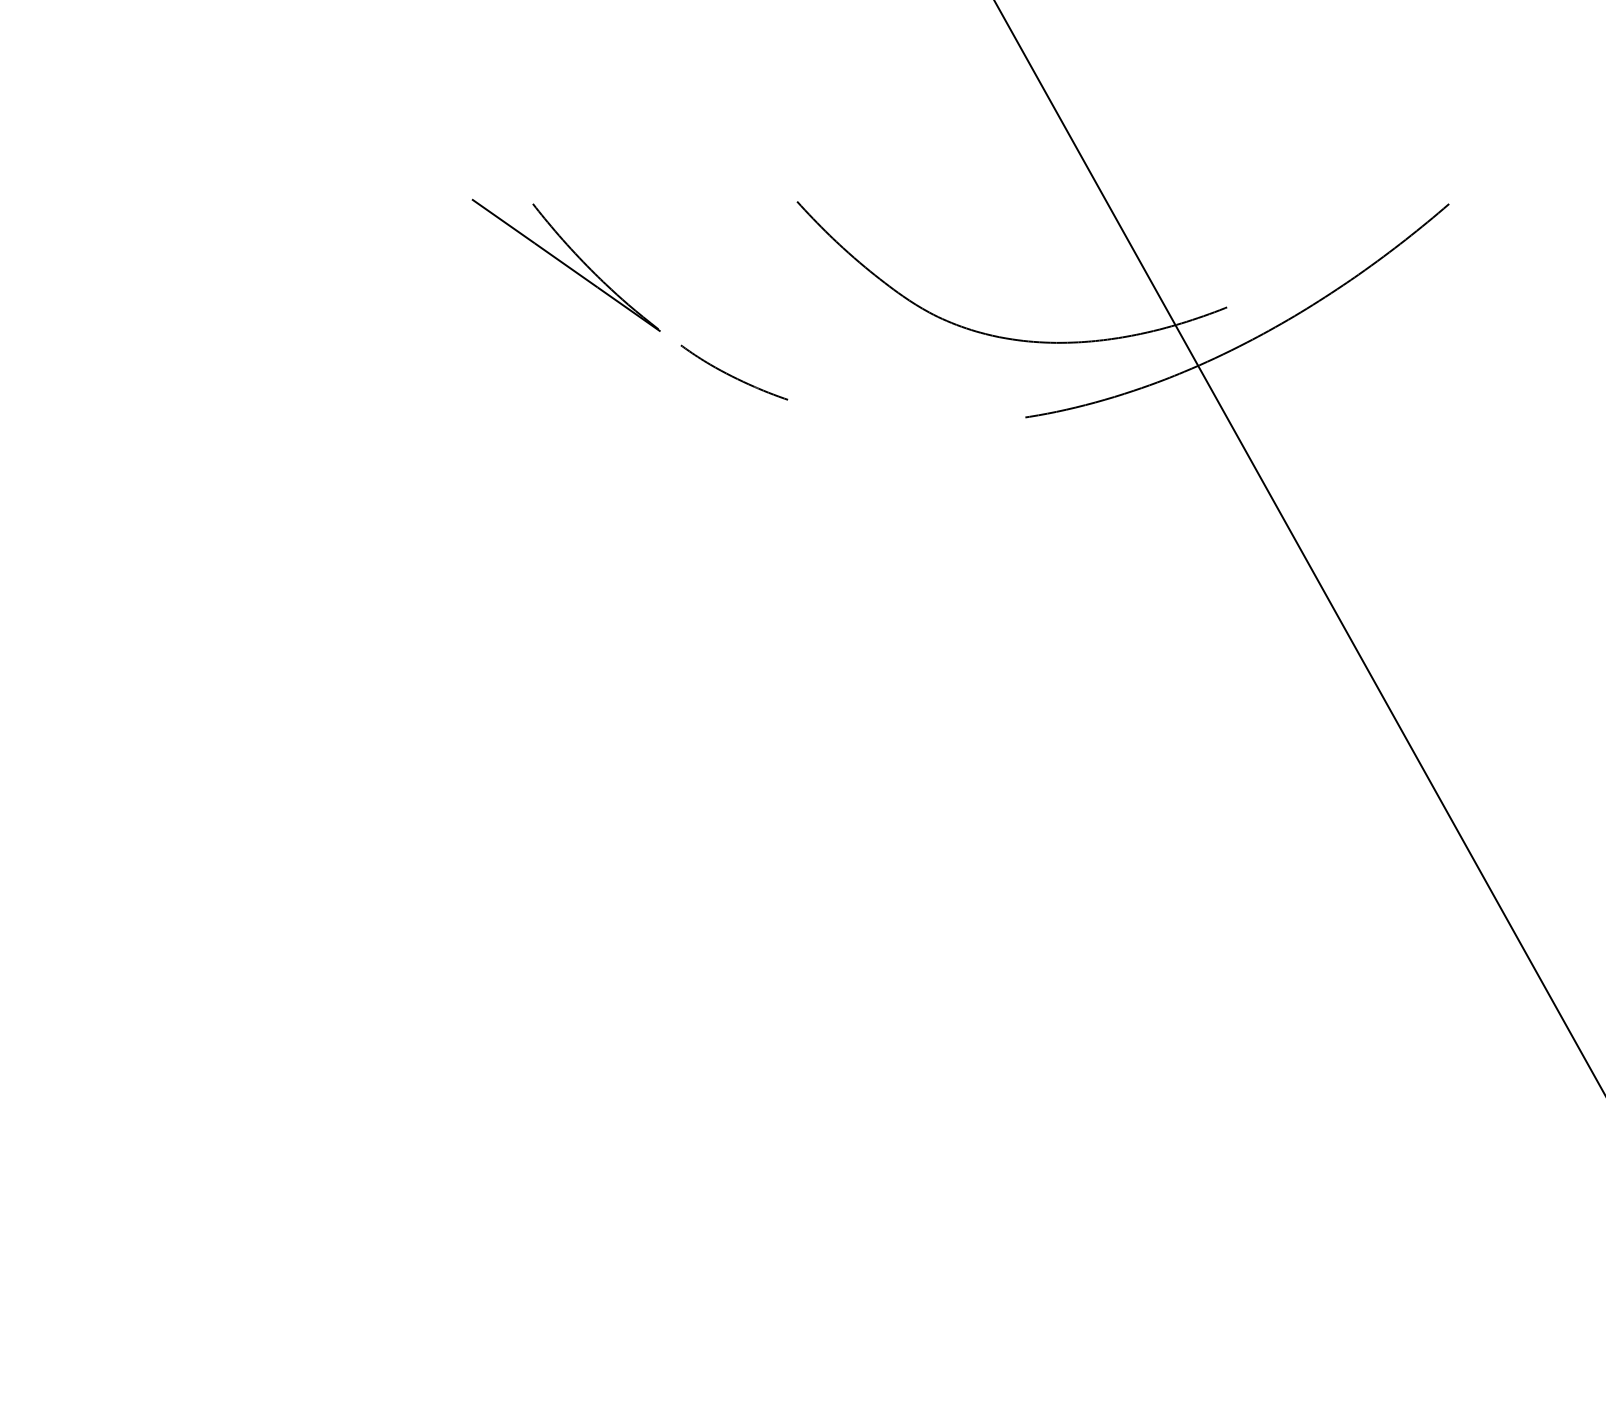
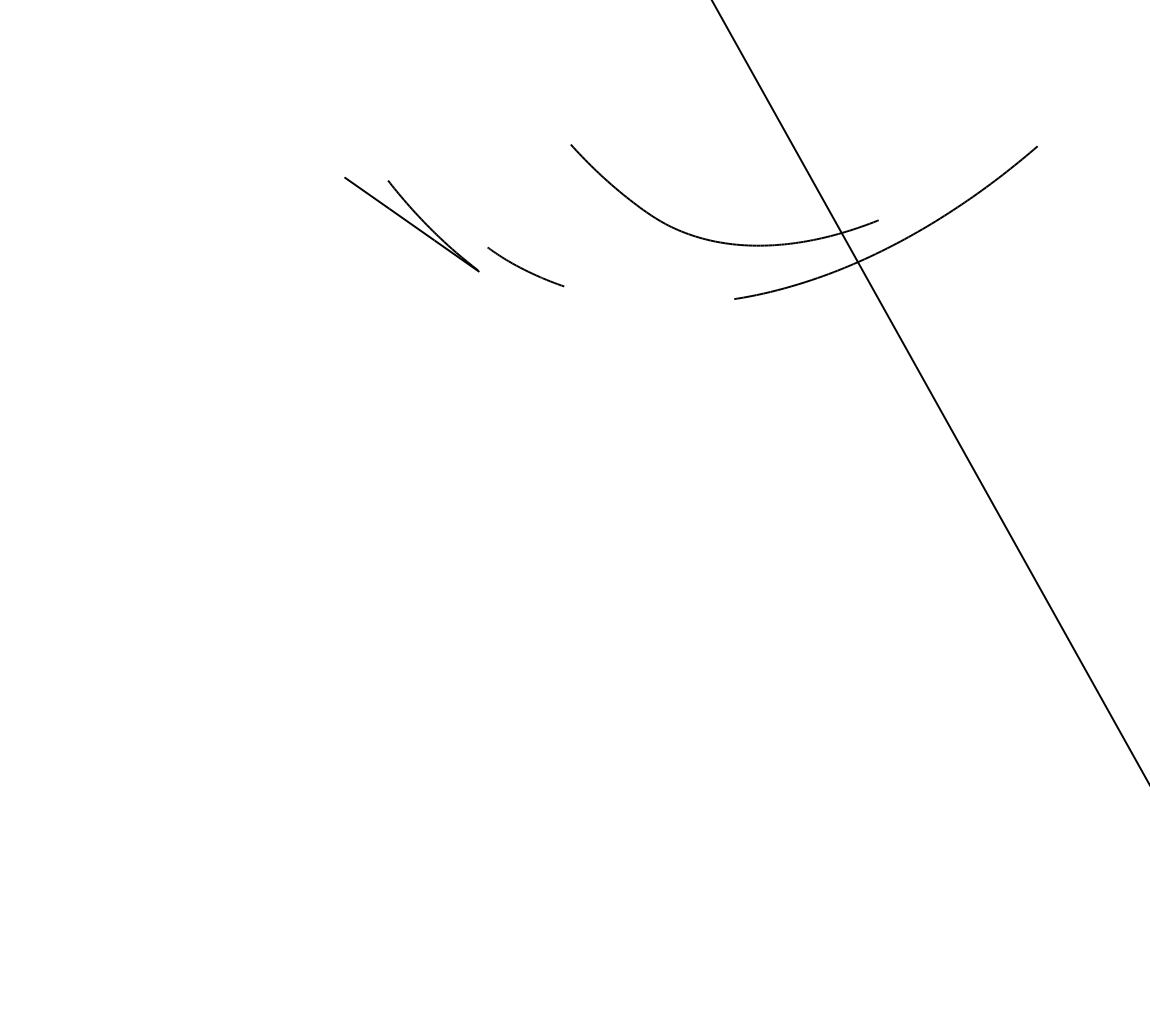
part: (565, 264) -> (411, 223), moved

